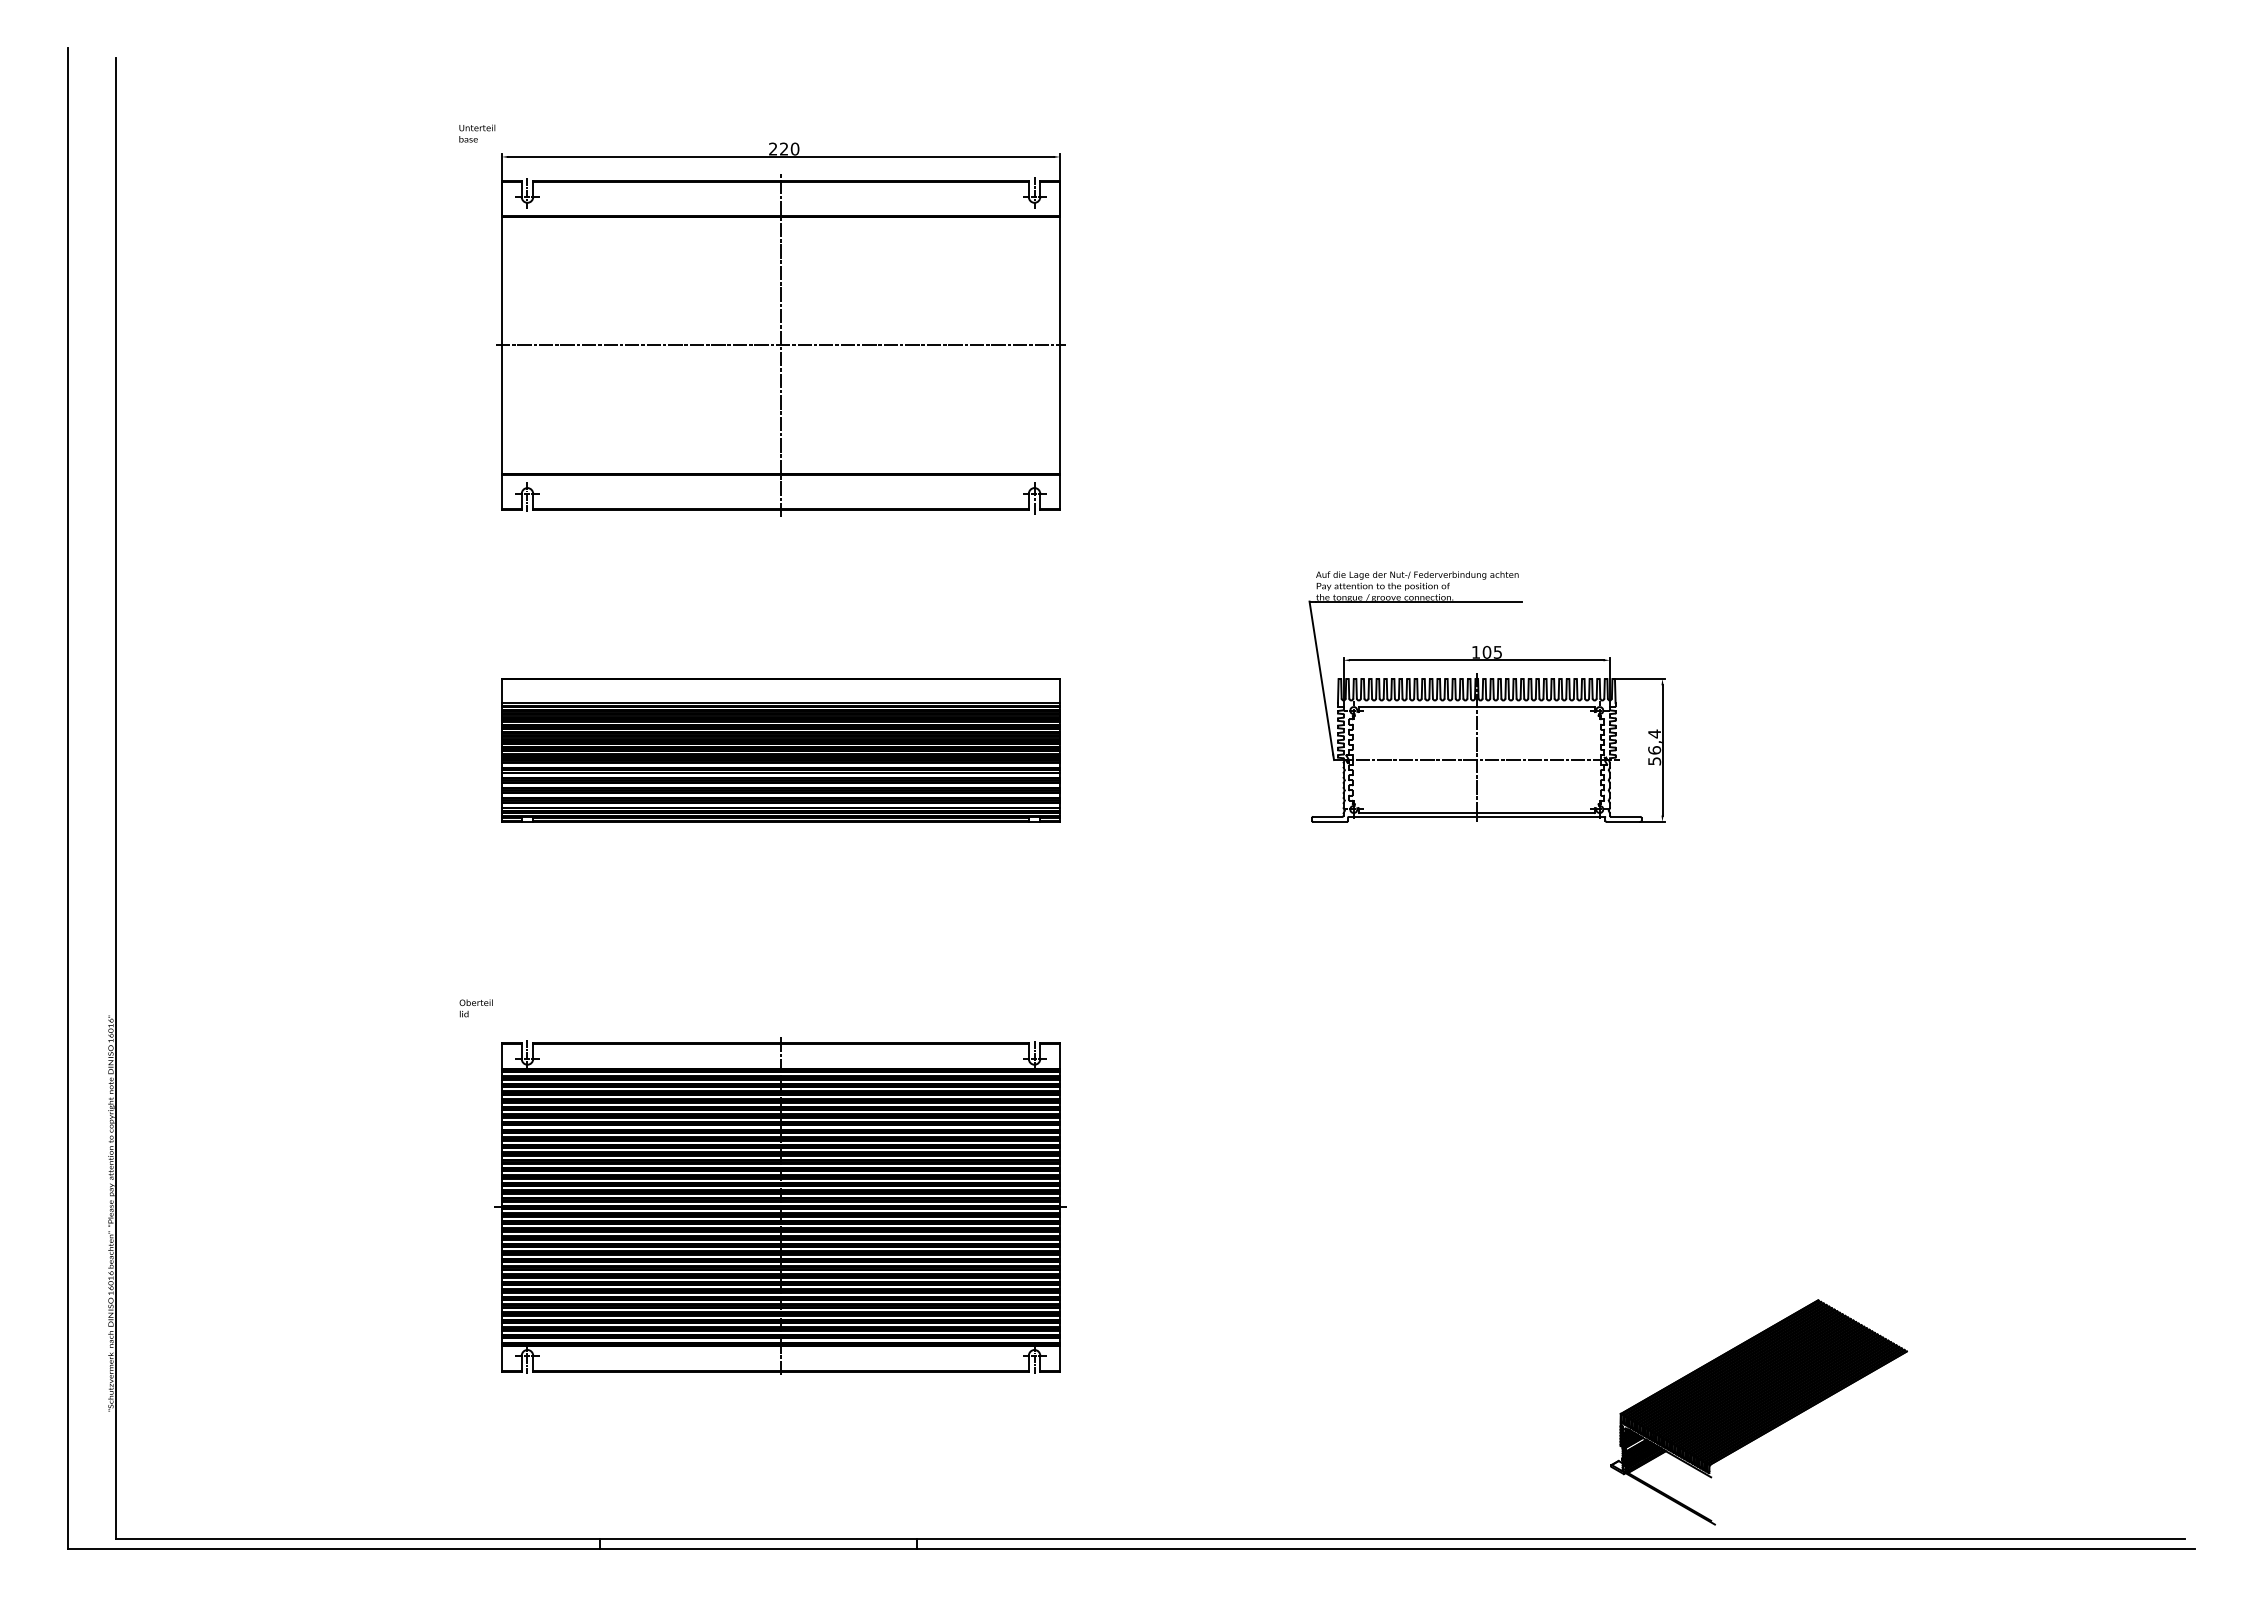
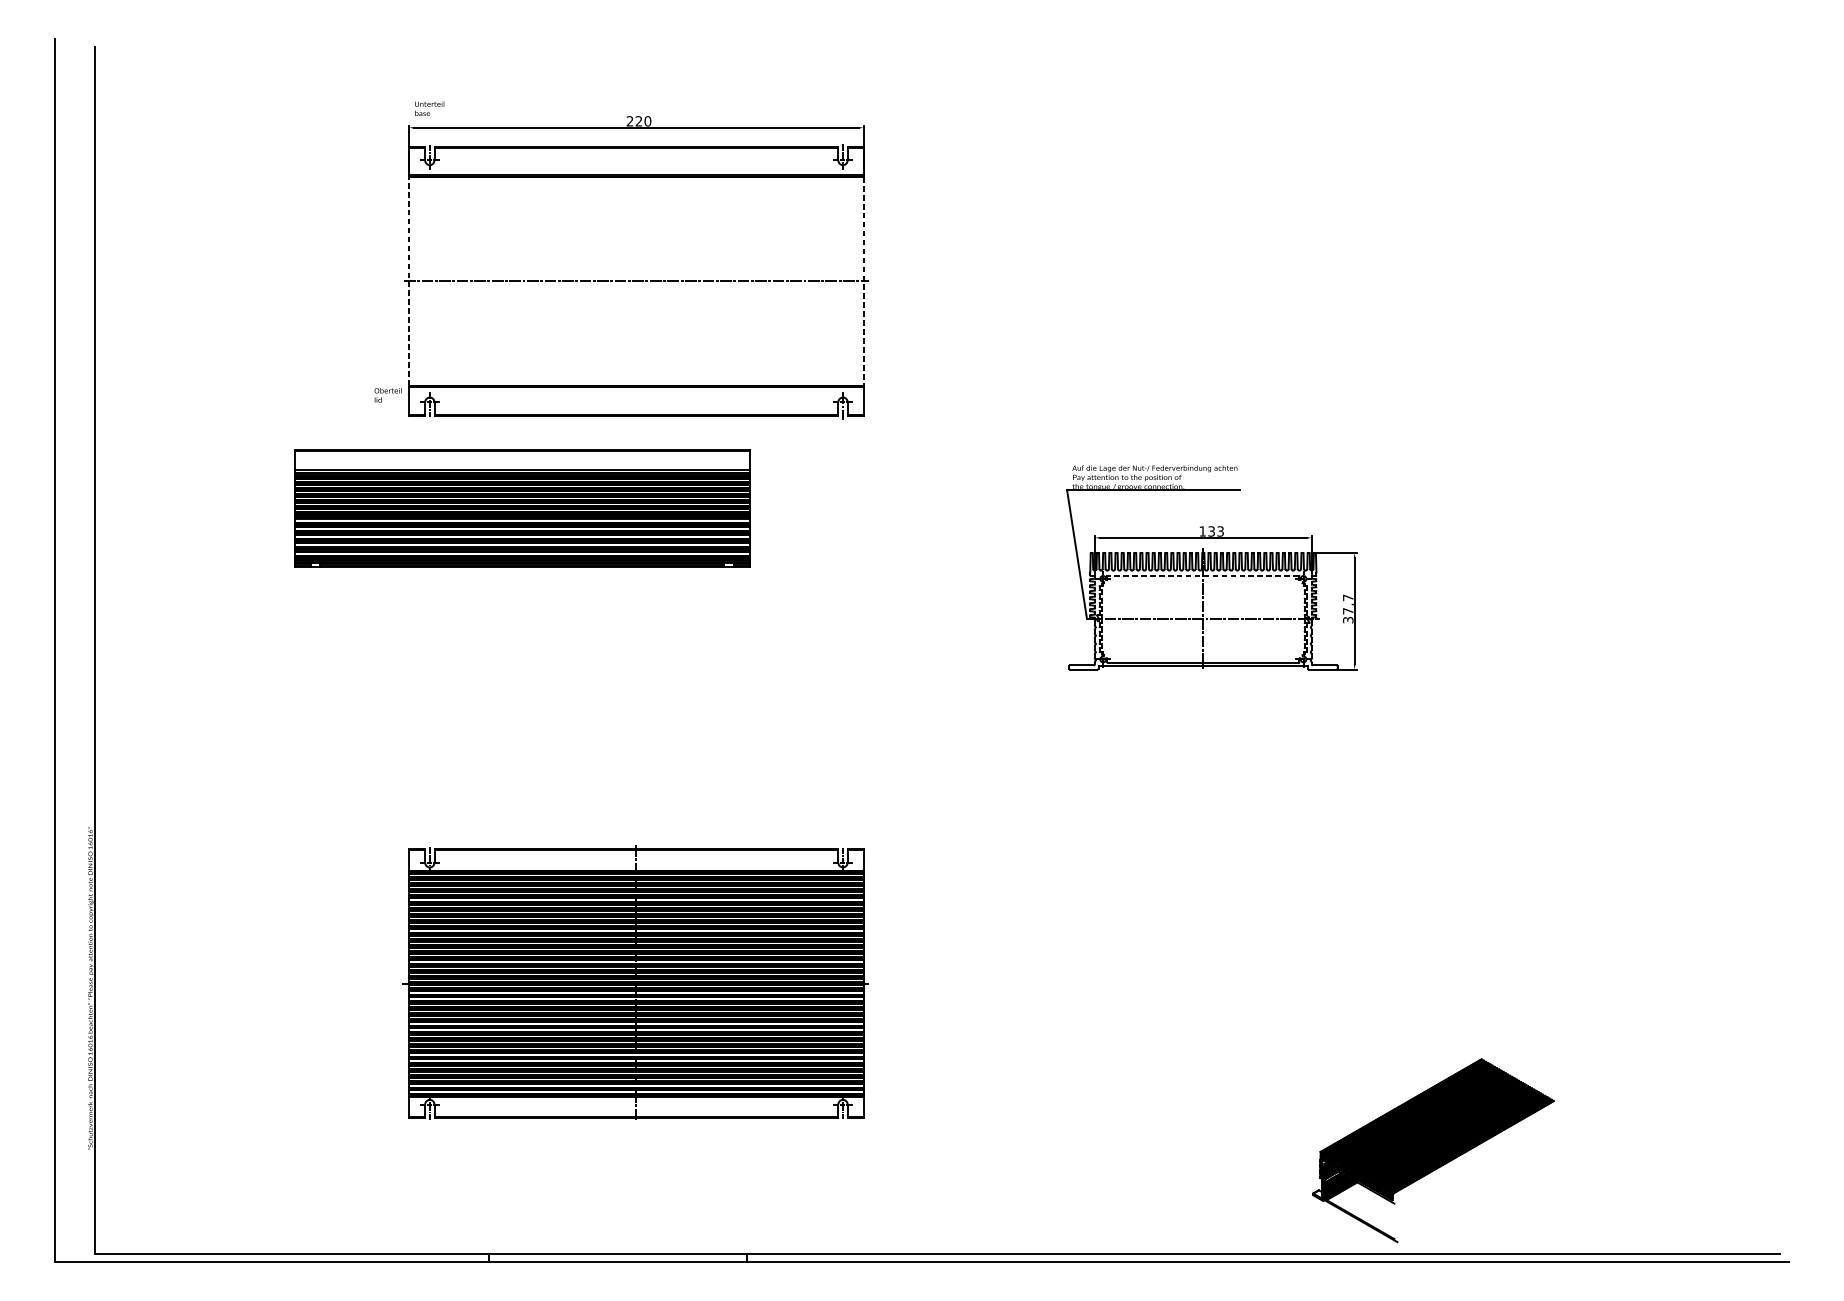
text: (477, 133) -> (429, 108), moved
line: (502, 344) -> (409, 280), solid -> dashed
line: (781, 345) -> (636, 281), removed
line: (1059, 345) -> (863, 281), solid -> dashed
text: (1491, 651) -> (1215, 530), 105 -> 133
line: (1476, 706) -> (1203, 575), solid -> dashed
text: (1654, 747) -> (1348, 608), 56,4 -> 37,7
part: (780, 750) -> (521, 508), moved
text: (475, 1008) -> (387, 395), moved

